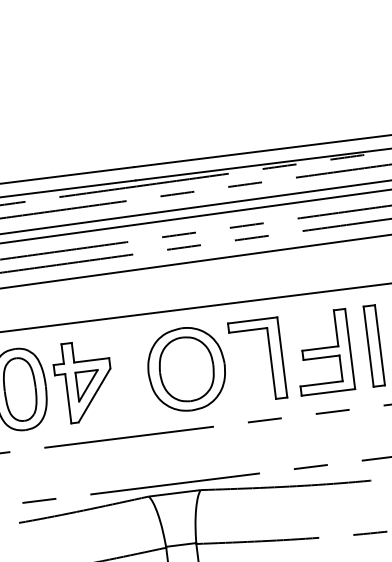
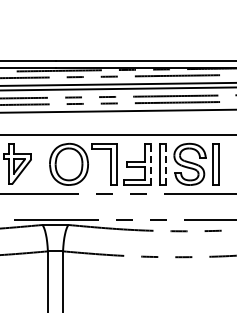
line: (380, 343) -> (166, 163), solid -> dashed
line: (350, 347) -> (151, 163), solid -> dashed

